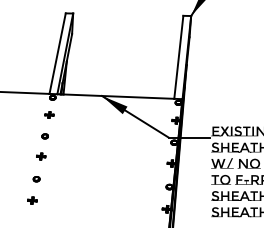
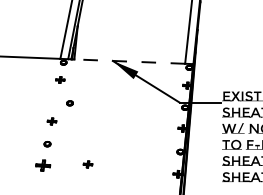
line: (118, 96) -> (129, 61), solid -> dashed
part: (44, 136) -> (69, 103), moved
part: (77, 199) -> (88, 164), added
part: (32, 200) -> (43, 165), size x1.6

